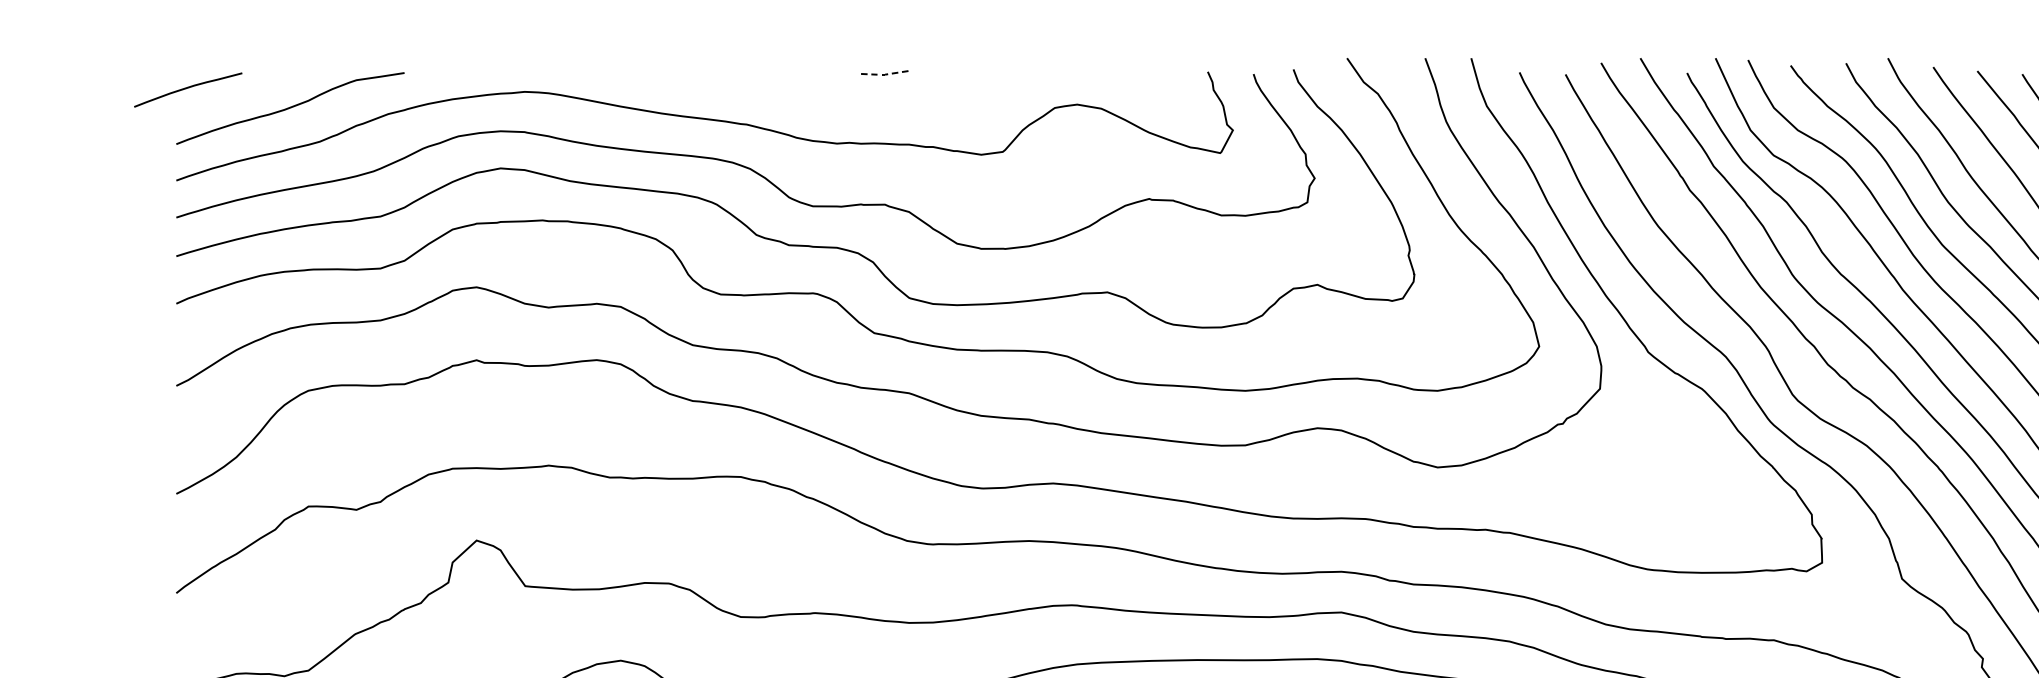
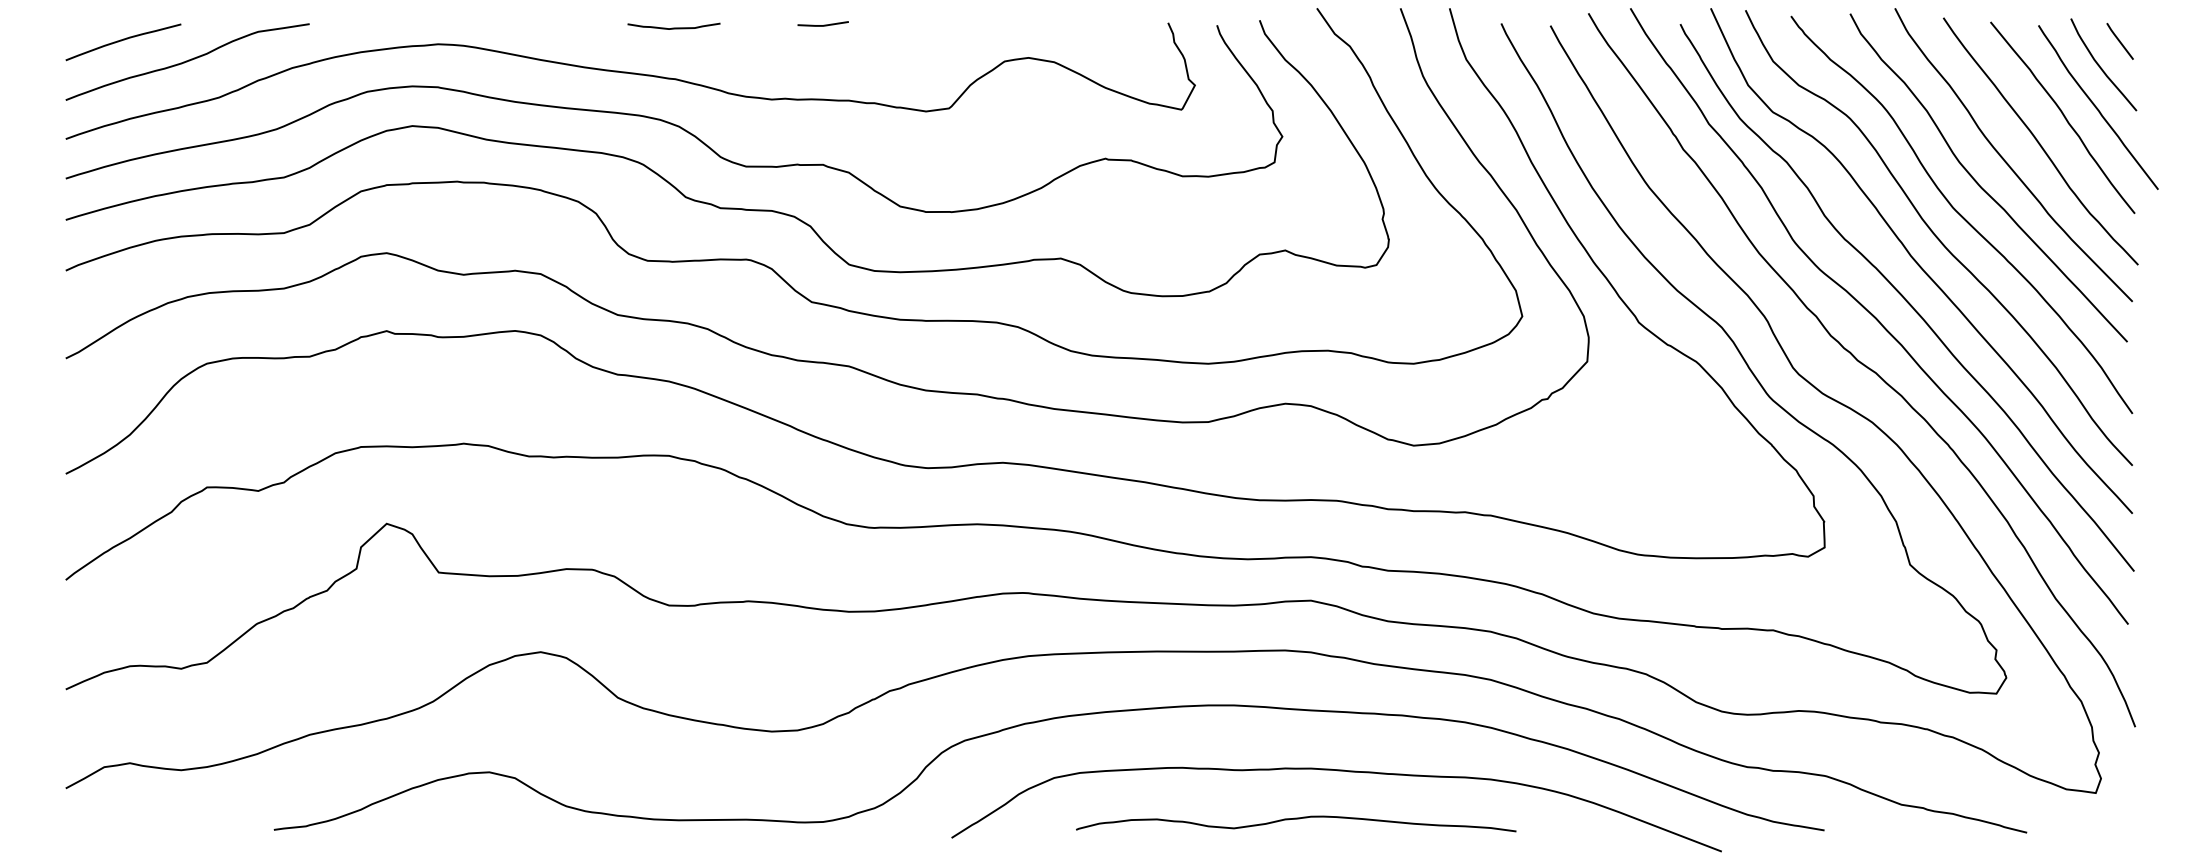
line: (885, 74) -> (823, 25), dashed -> solid
curve: (744, 76) -> (673, 27), added
curve: (188, 88) -> (123, 40), moved

